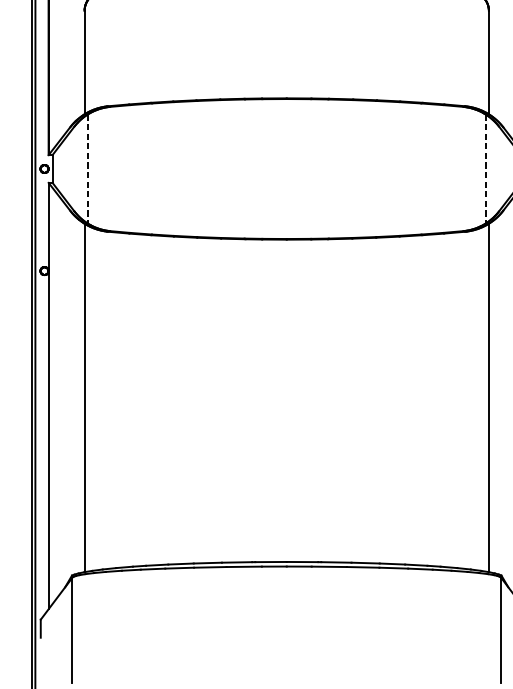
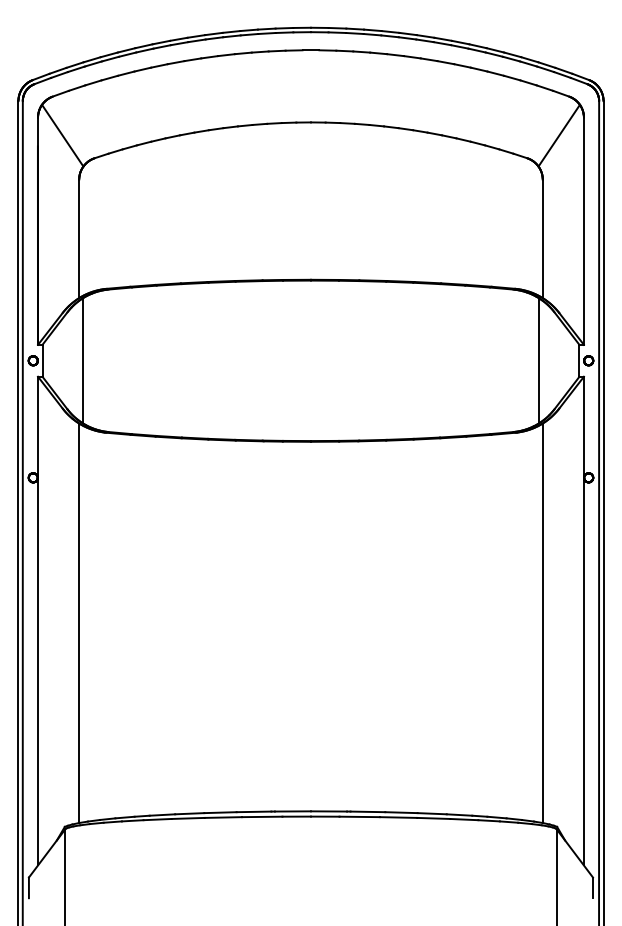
line: (87, 168) -> (82, 360), dashed -> solid
line: (486, 168) -> (539, 360), dashed -> solid

